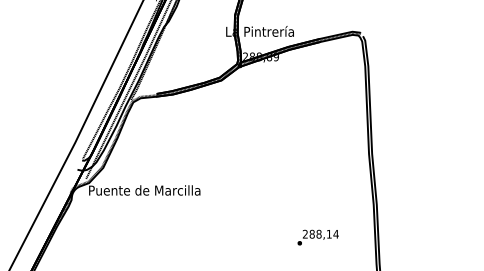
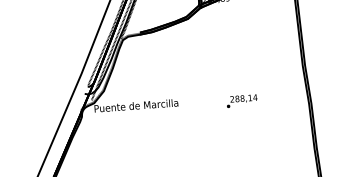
text: (317, 237) -> (241, 101), moved

